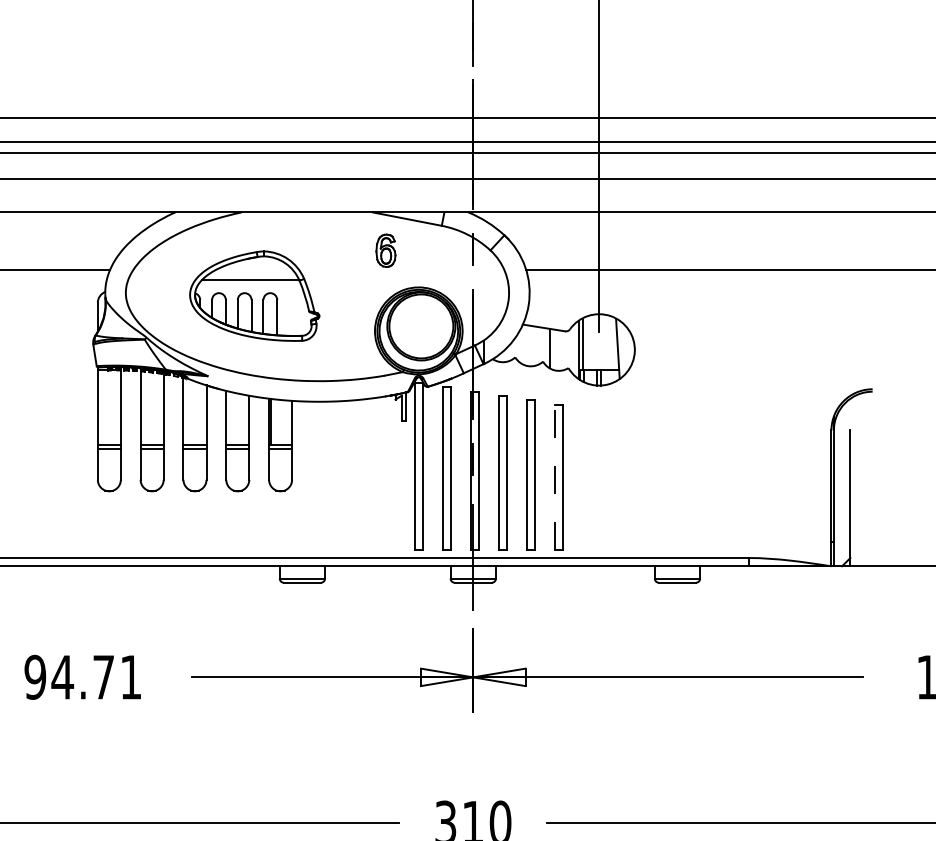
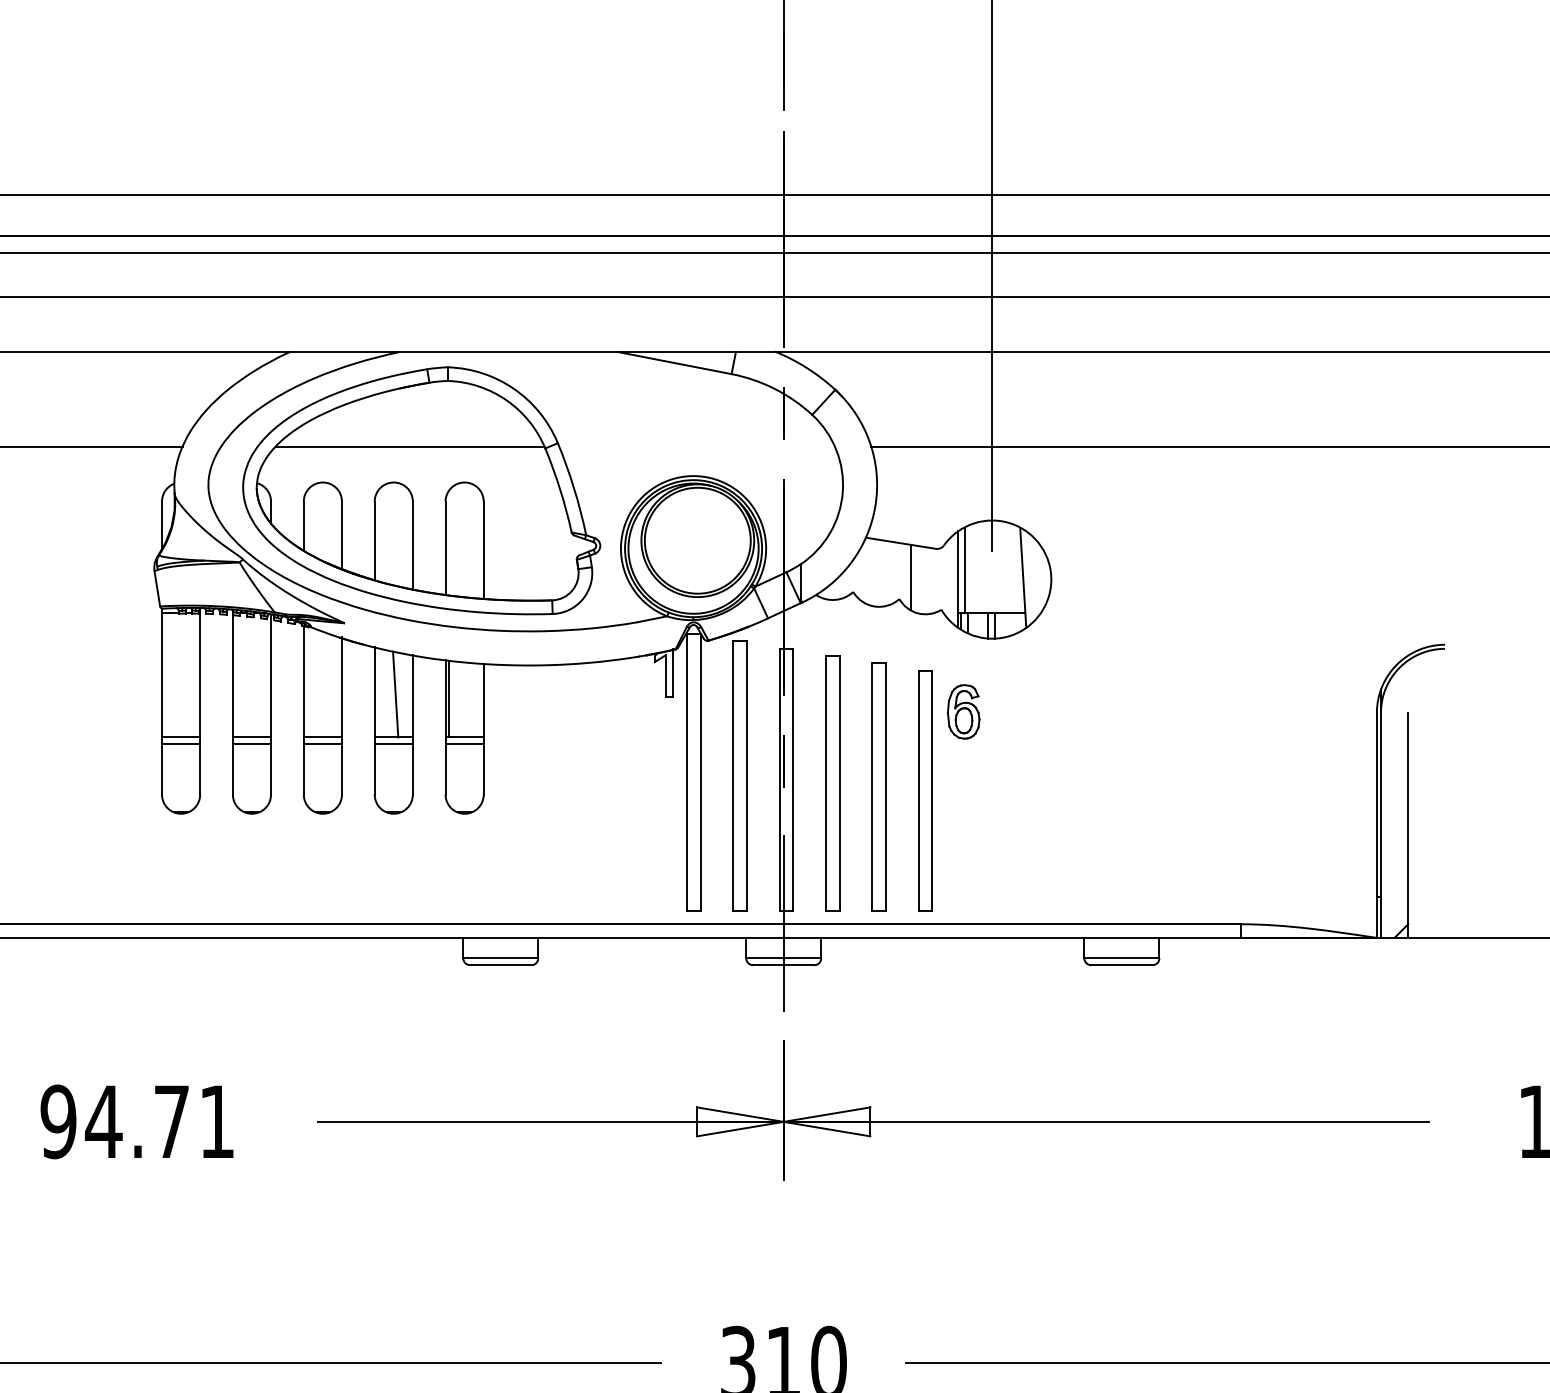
part: (385, 250) -> (962, 711), moved
part: (254, 295) -> (421, 489), size x1.67
line: (238, 419) -> (394, 694), added
line: (554, 476) -> (918, 789), dashed -> solid

